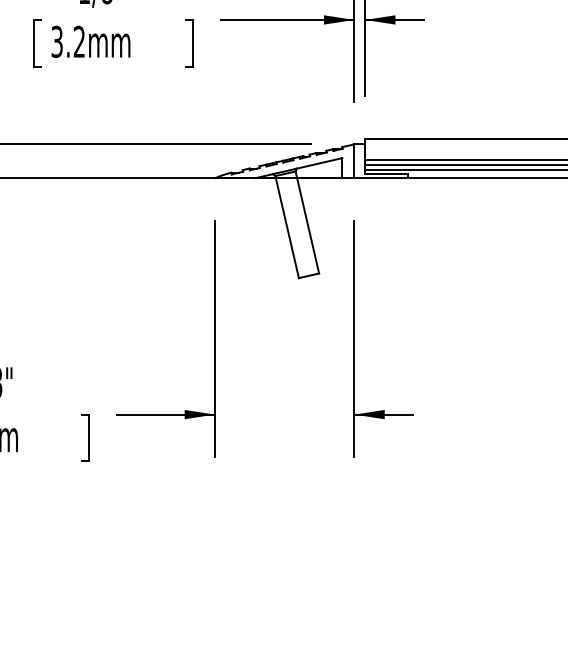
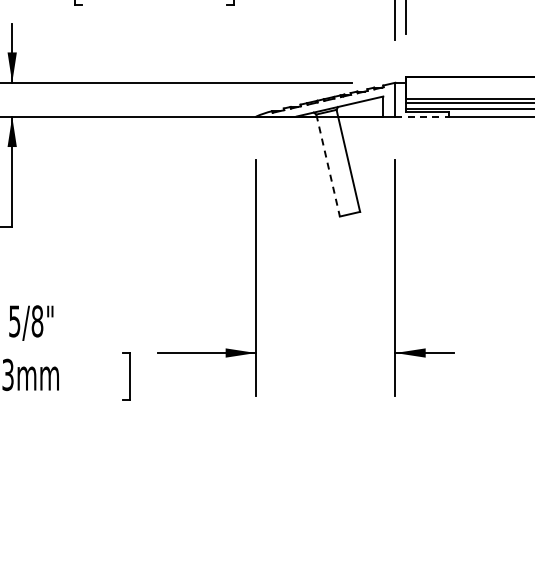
line: (381, 178) -> (422, 116), solid -> dashed
line: (287, 227) -> (328, 165), solid -> dashed

